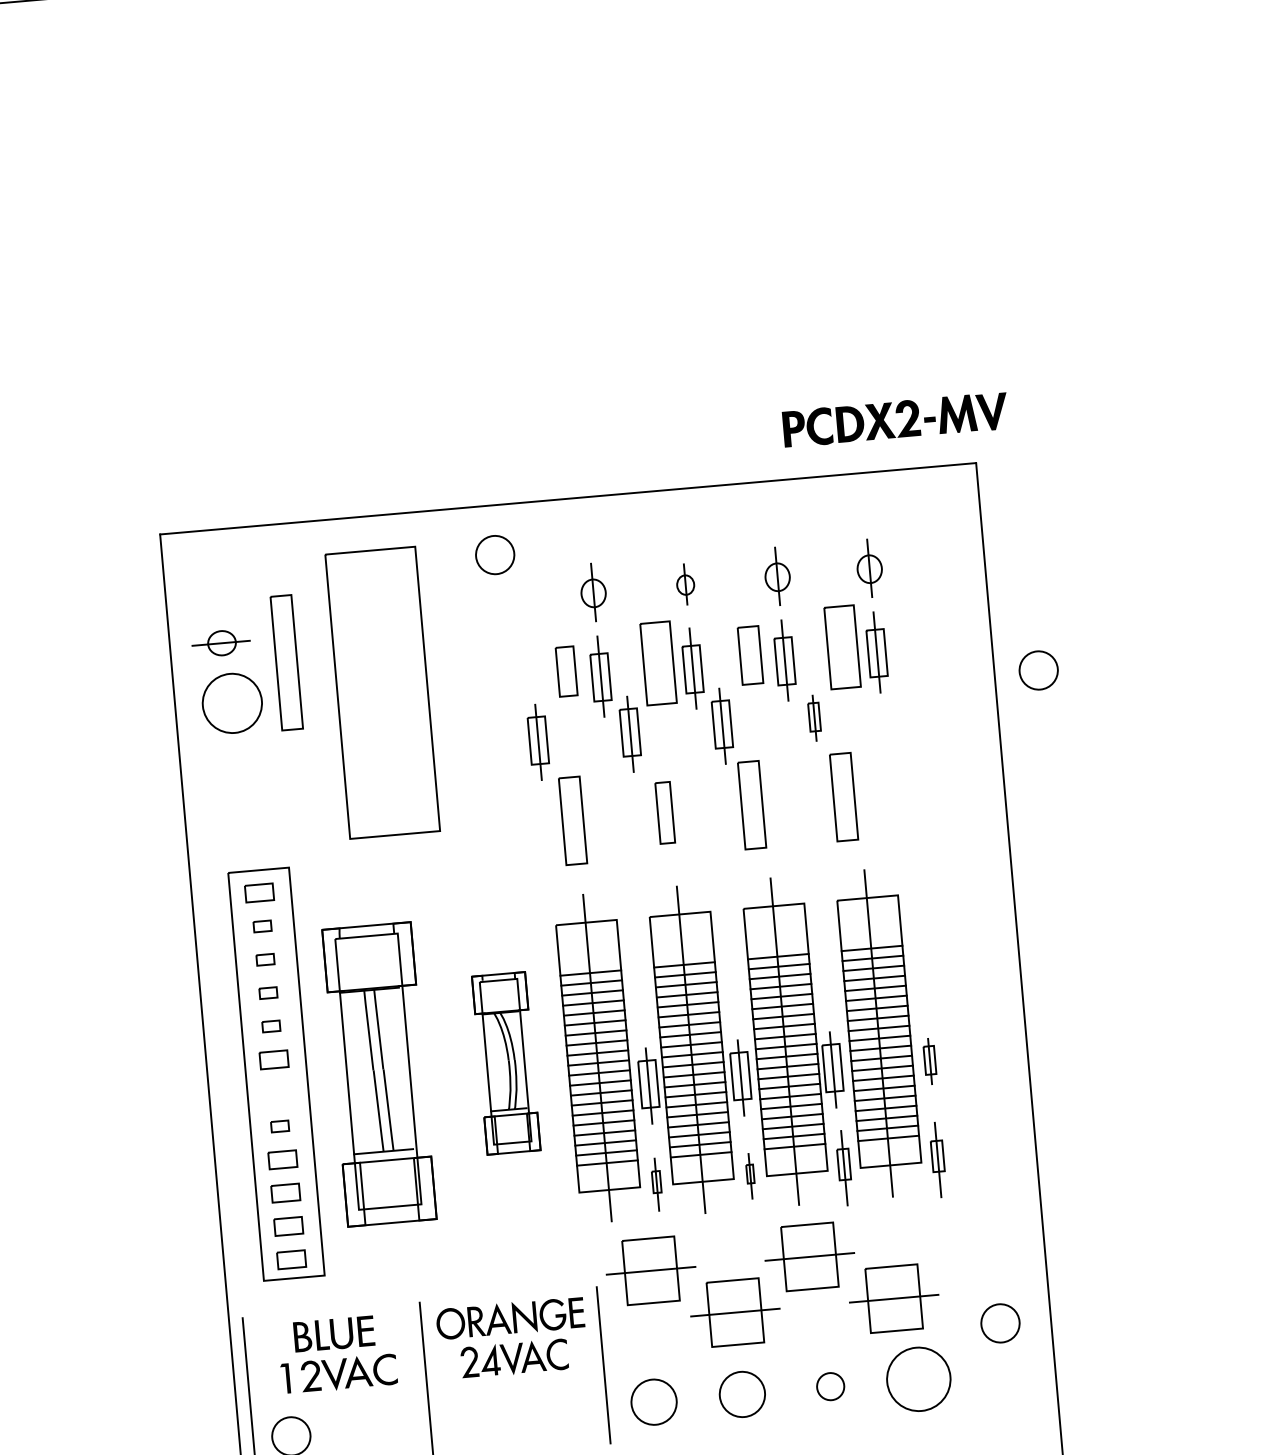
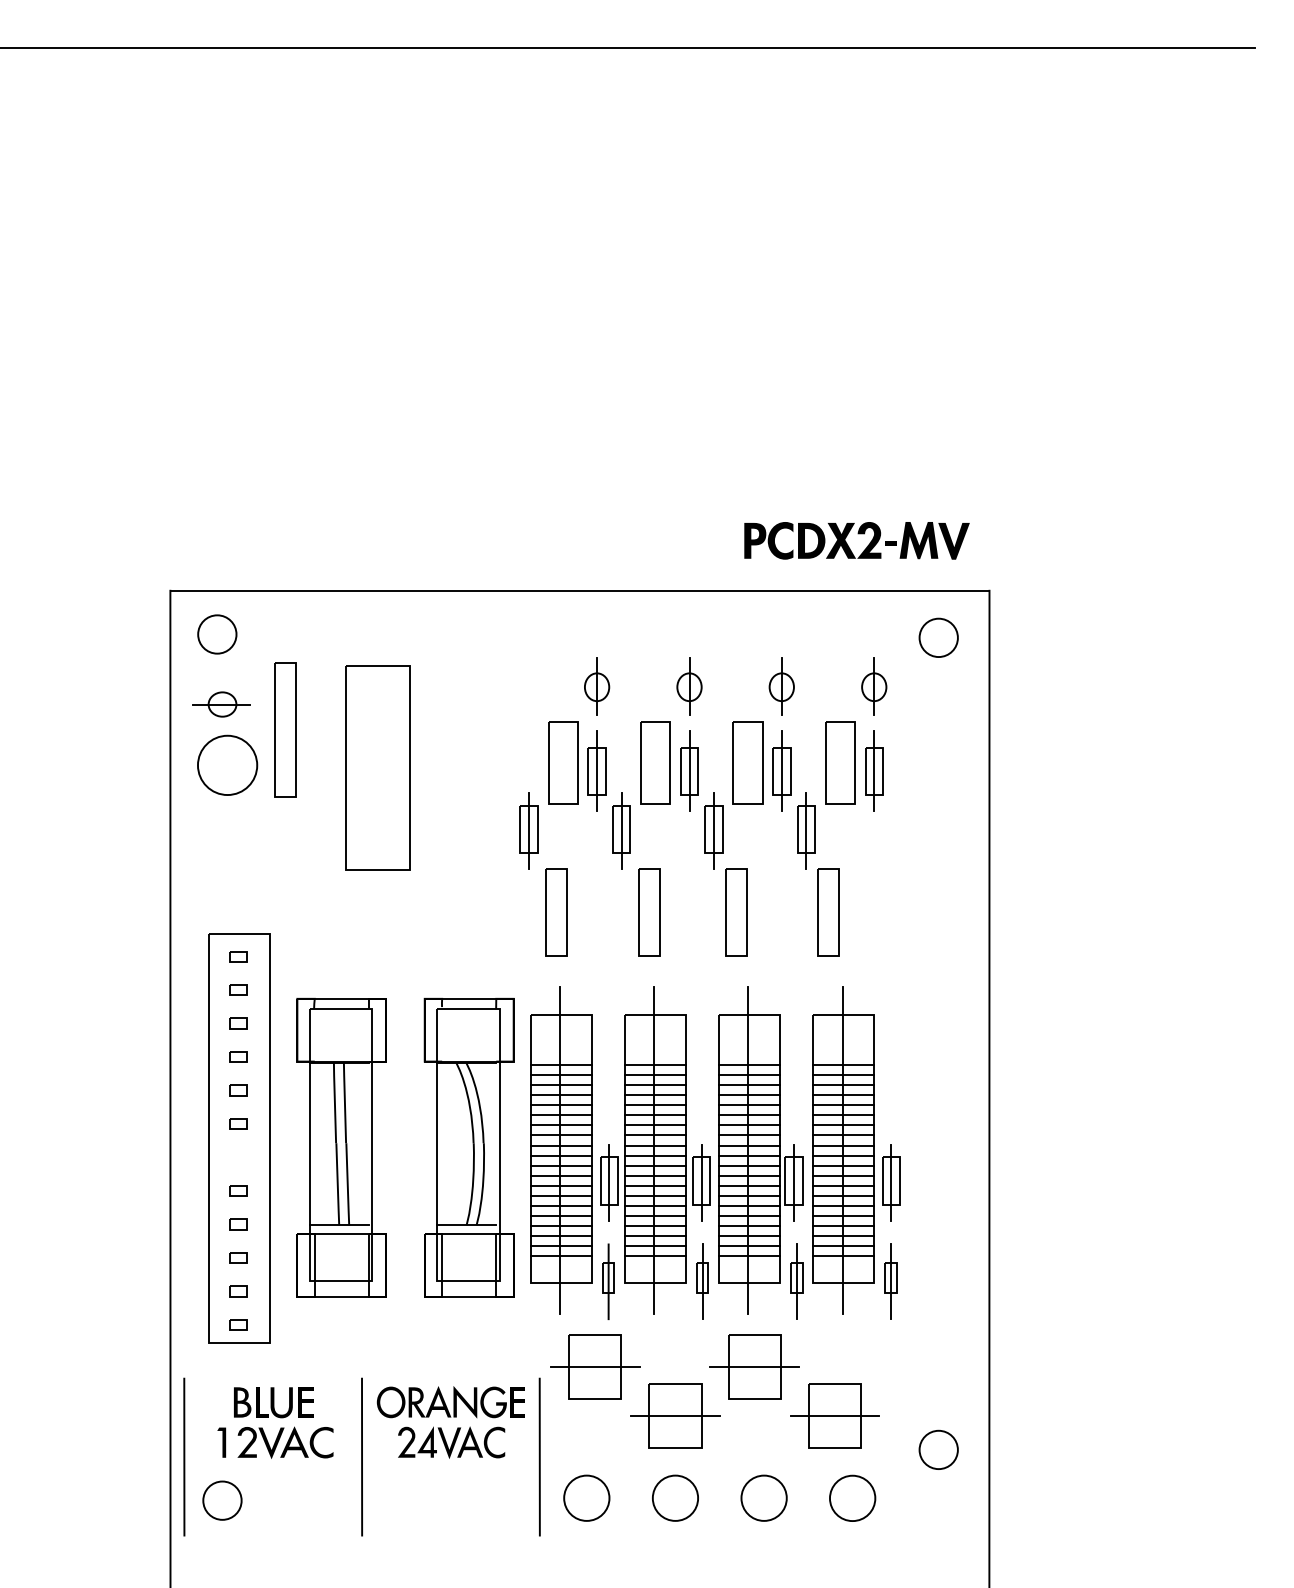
part: (896, 413) -> (858, 534), moved
part: (495, 555) -> (217, 634), moved
part: (685, 584) -> (689, 686), size x1.43
part: (750, 655) -> (747, 762), size x1.43
part: (1038, 670) -> (938, 637), moved
part: (566, 671) -> (563, 762), size x1.67
part: (381, 692) -> (377, 767), size x0.71
part: (814, 717) -> (806, 830), size x1.67
part: (665, 813) -> (649, 912), size x1.43
part: (259, 892) -> (238, 956), size x0.62
part: (274, 1059) -> (238, 1123), size x0.62
part: (930, 1061) -> (891, 1182), size x1.67
part: (505, 1063) -> (468, 1147), size x1.67
part: (283, 1159) -> (238, 1224), size x0.62
part: (750, 1176) -> (702, 1281), size x1.67
part: (656, 1184) -> (608, 1281), size x1.43
part: (286, 1192) -> (238, 1257), size x0.62
part: (289, 1226) -> (238, 1291), size x0.62
part: (291, 1259) -> (238, 1324), size x0.62
part: (918, 1378) -> (852, 1497), size x0.71
part: (830, 1386) -> (763, 1497), size x1.67

